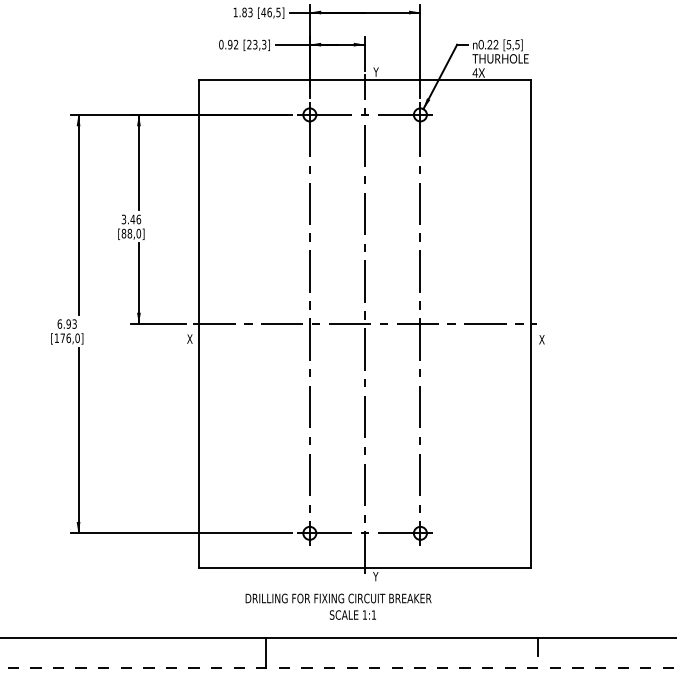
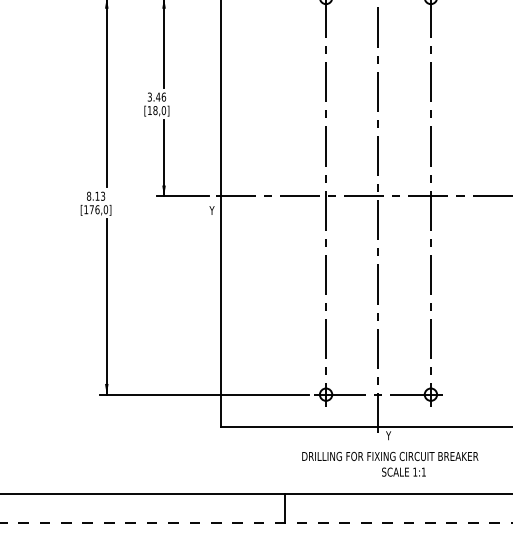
text: (123, 233) -> (149, 110), [88,0] -> [18,0]
text: (63, 323) -> (92, 195), 6.93 -> 8.13
text: (189, 338) -> (211, 209), X -> Y
text: (338, 606) -> (390, 464), moved

